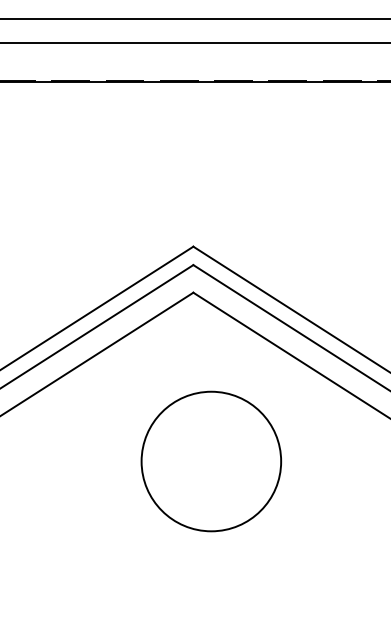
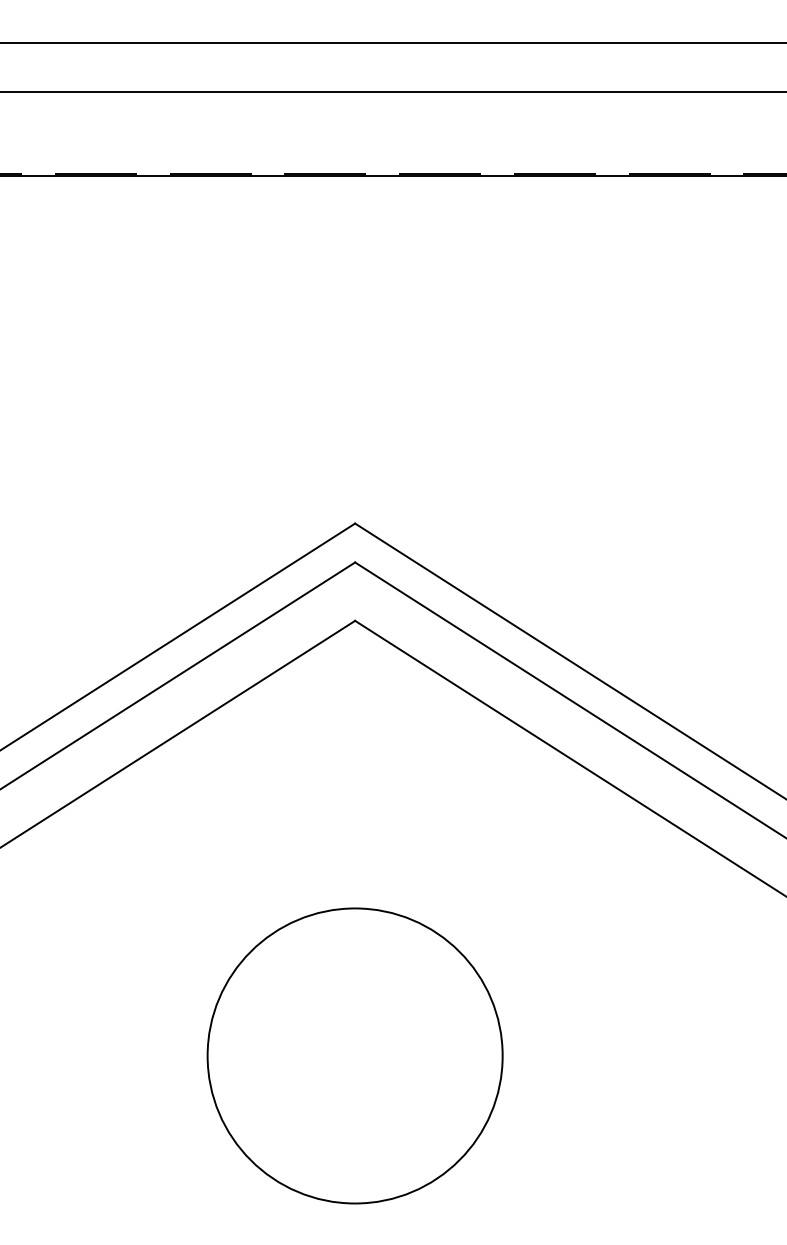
circle: (211, 461) -> (355, 1055), moved

